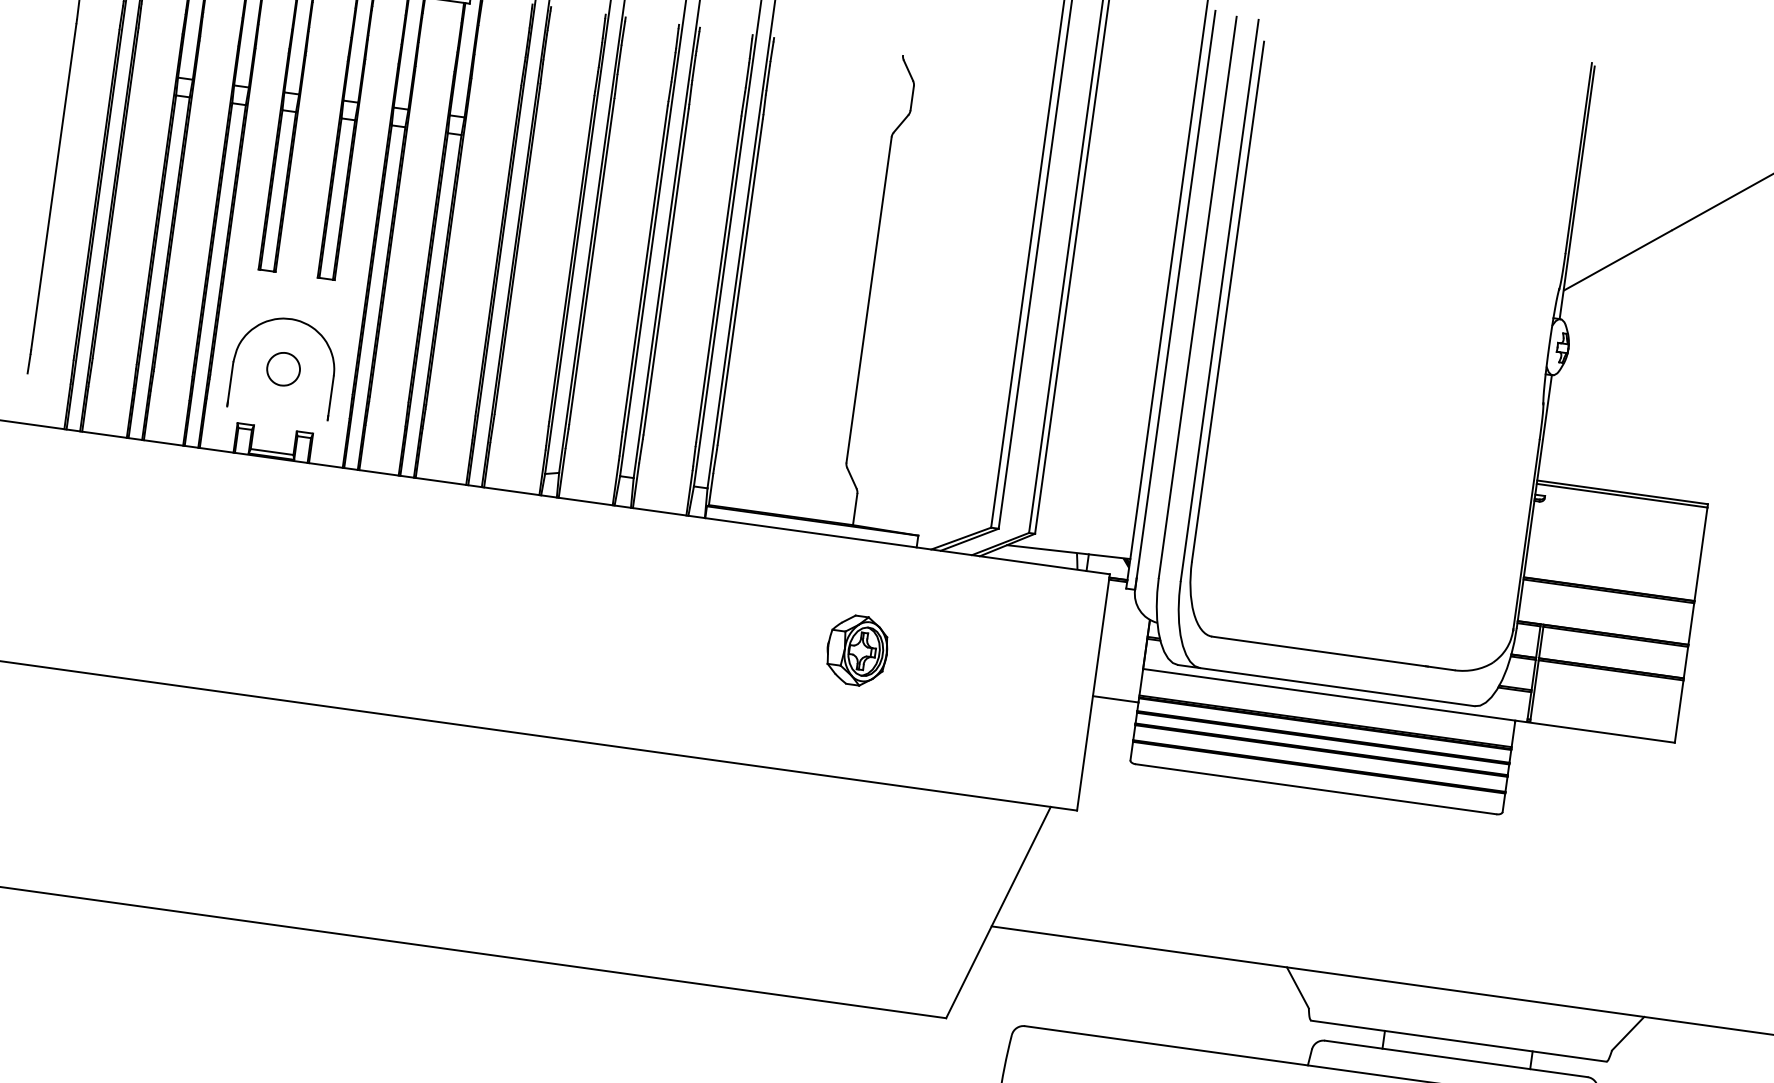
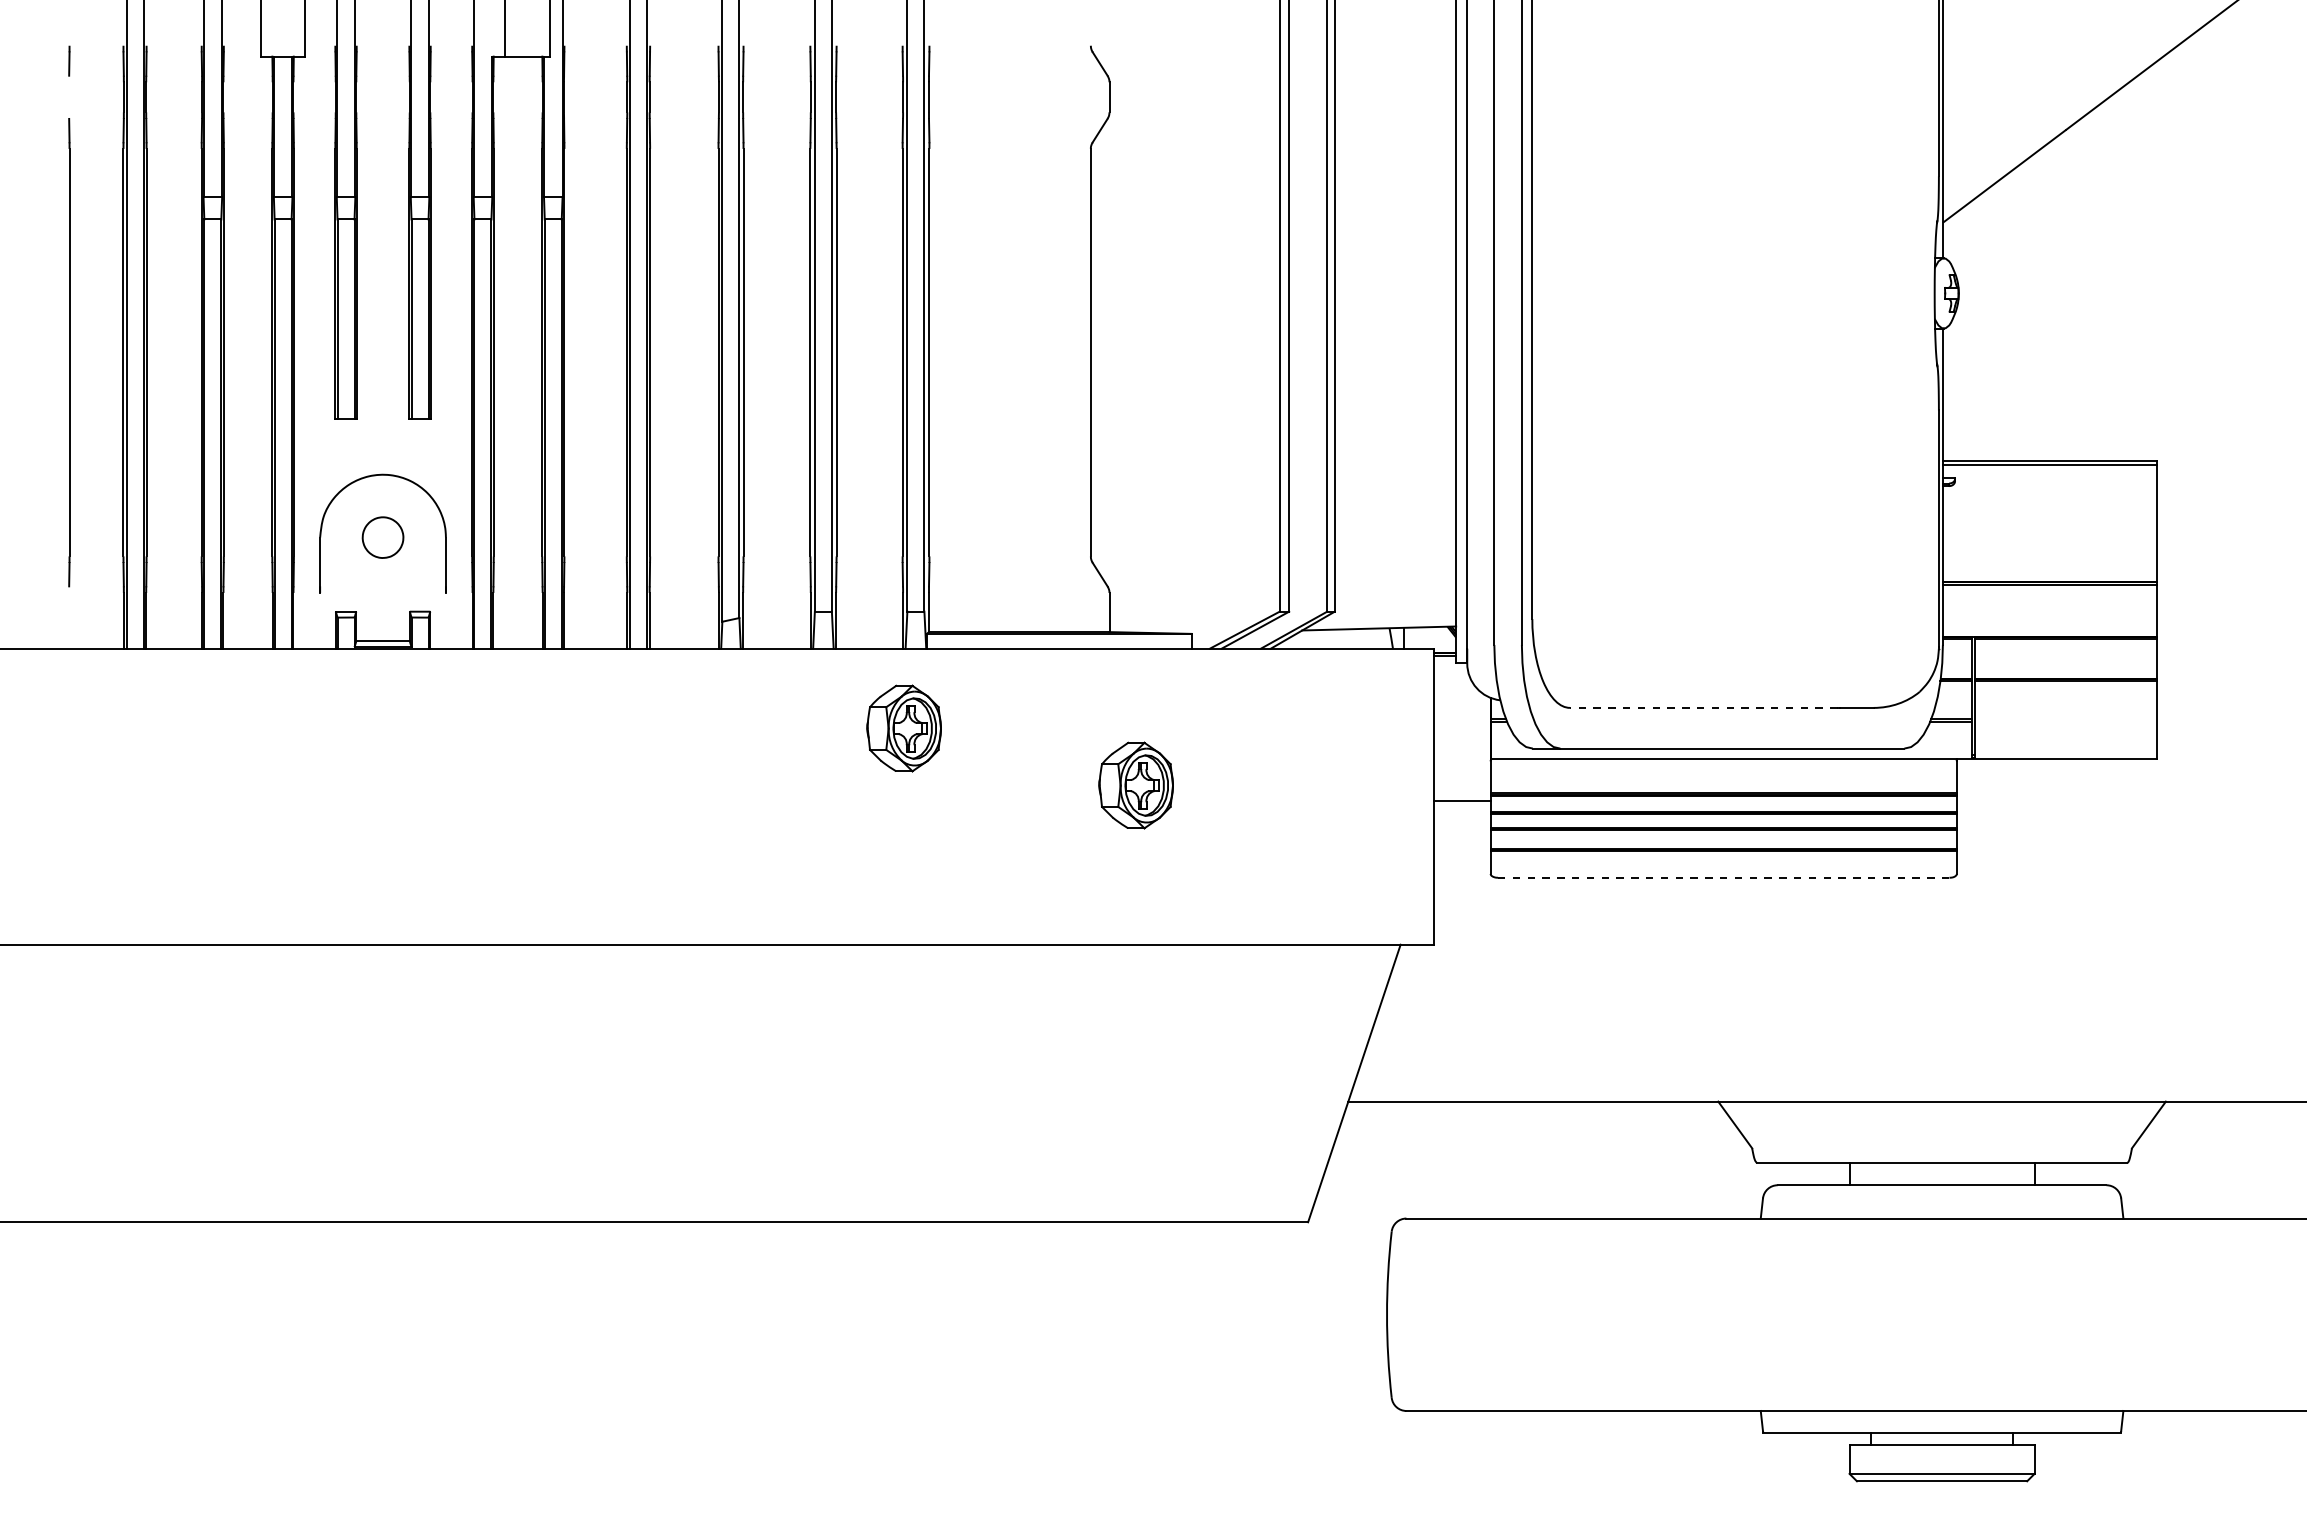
part: (677, 579) -> (903, 728), added
line: (1318, 651) -> (1703, 707), solid -> dashed
line: (1315, 789) -> (1723, 877), solid -> dashed

